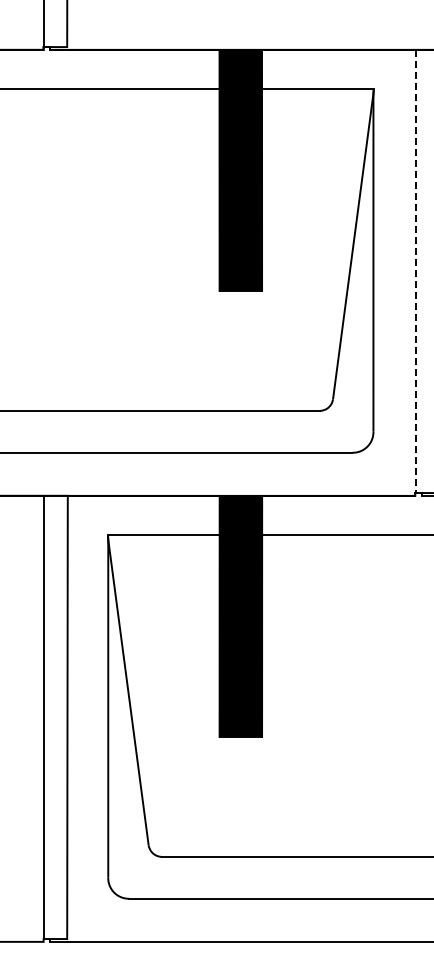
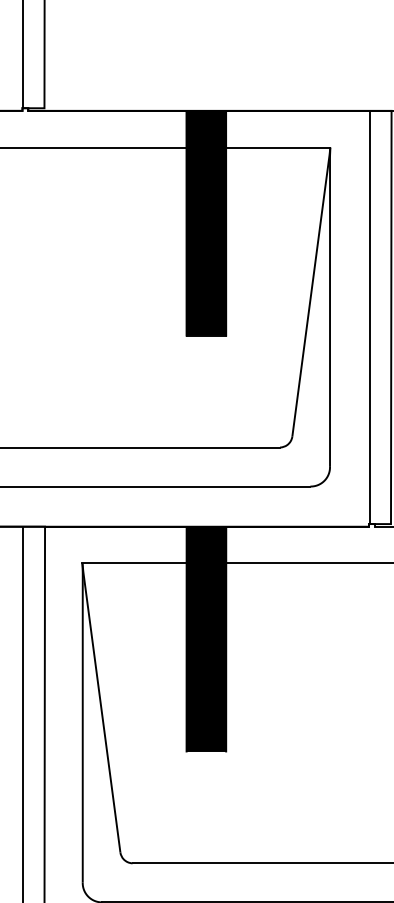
line: (415, 271) -> (369, 317), dashed -> solid

